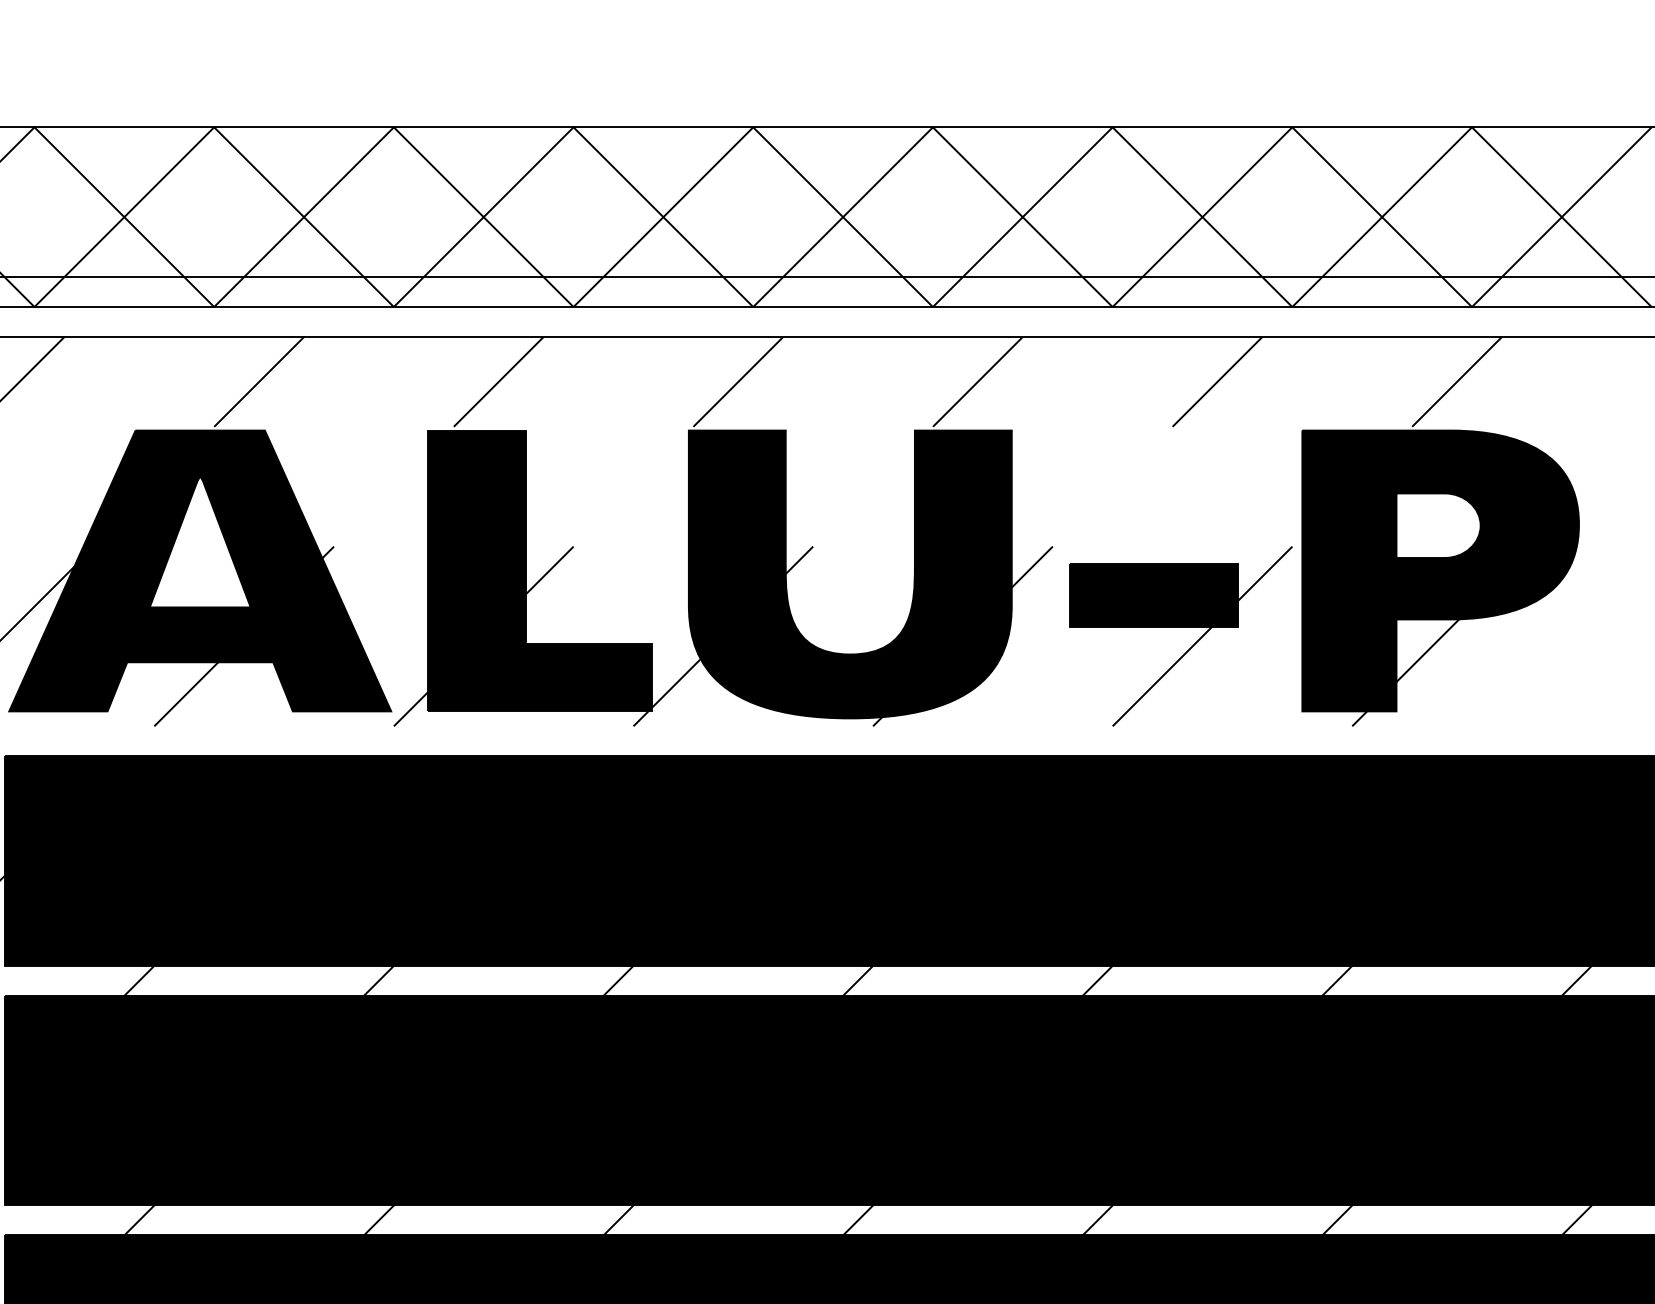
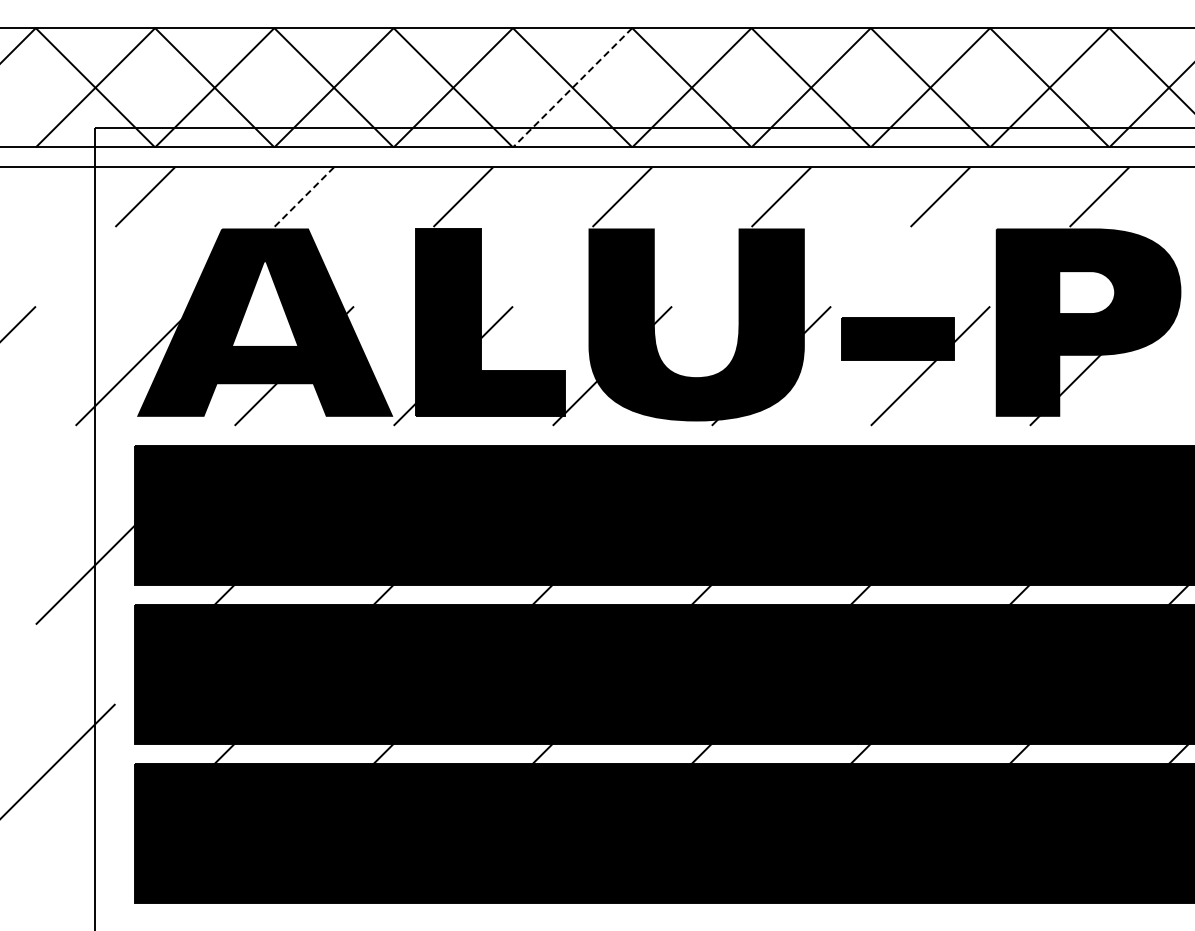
line: (663, 218) -> (572, 88), solid -> dashed
line: (258, 382) -> (303, 197), solid -> dashed

